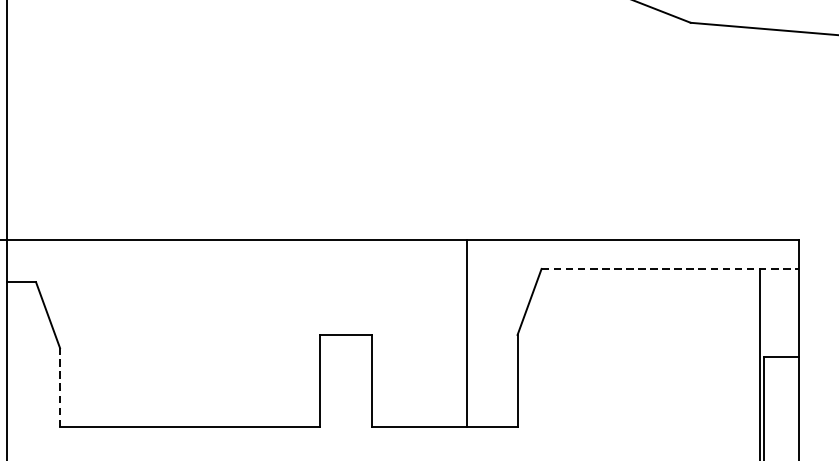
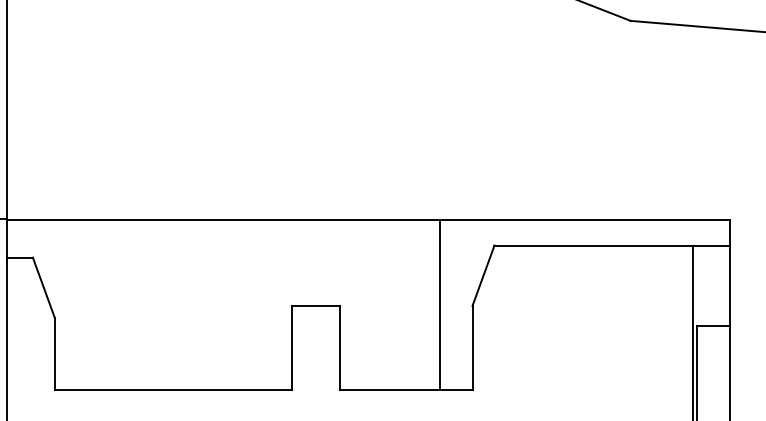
line: (670, 268) -> (612, 245), dashed -> solid
line: (467, 333) -> (440, 304), moved
line: (59, 387) -> (54, 353), dashed -> solid

